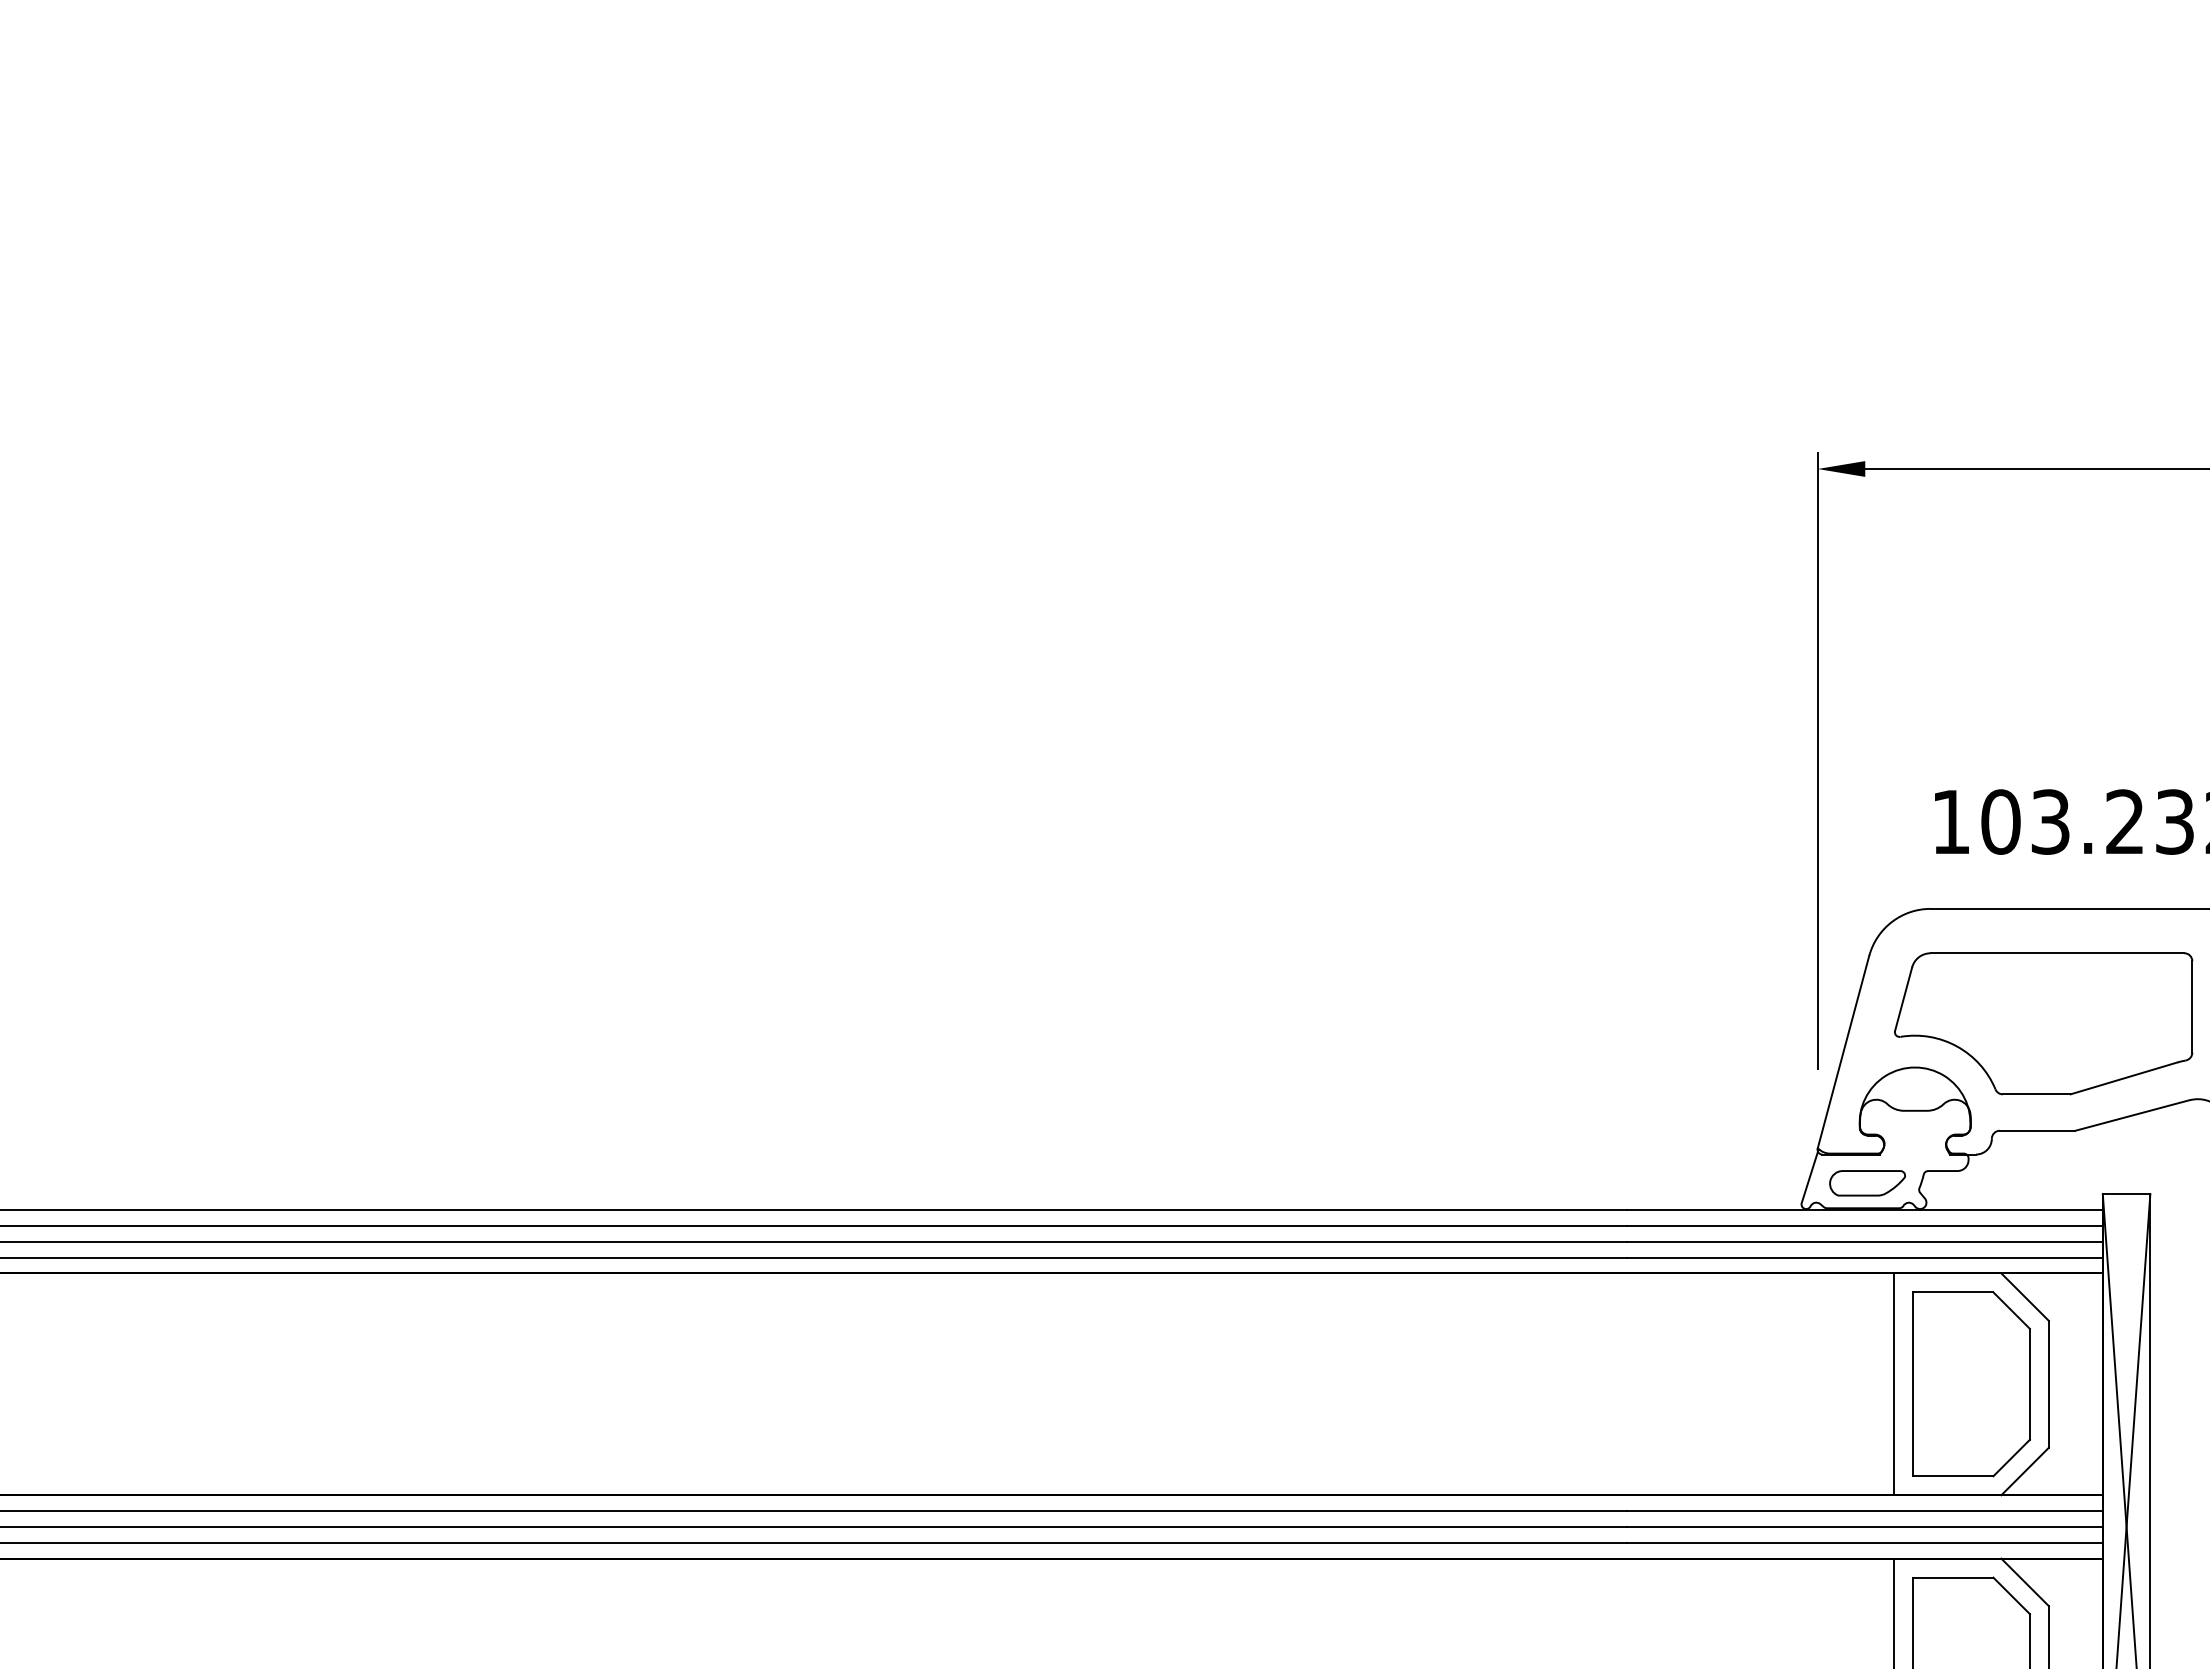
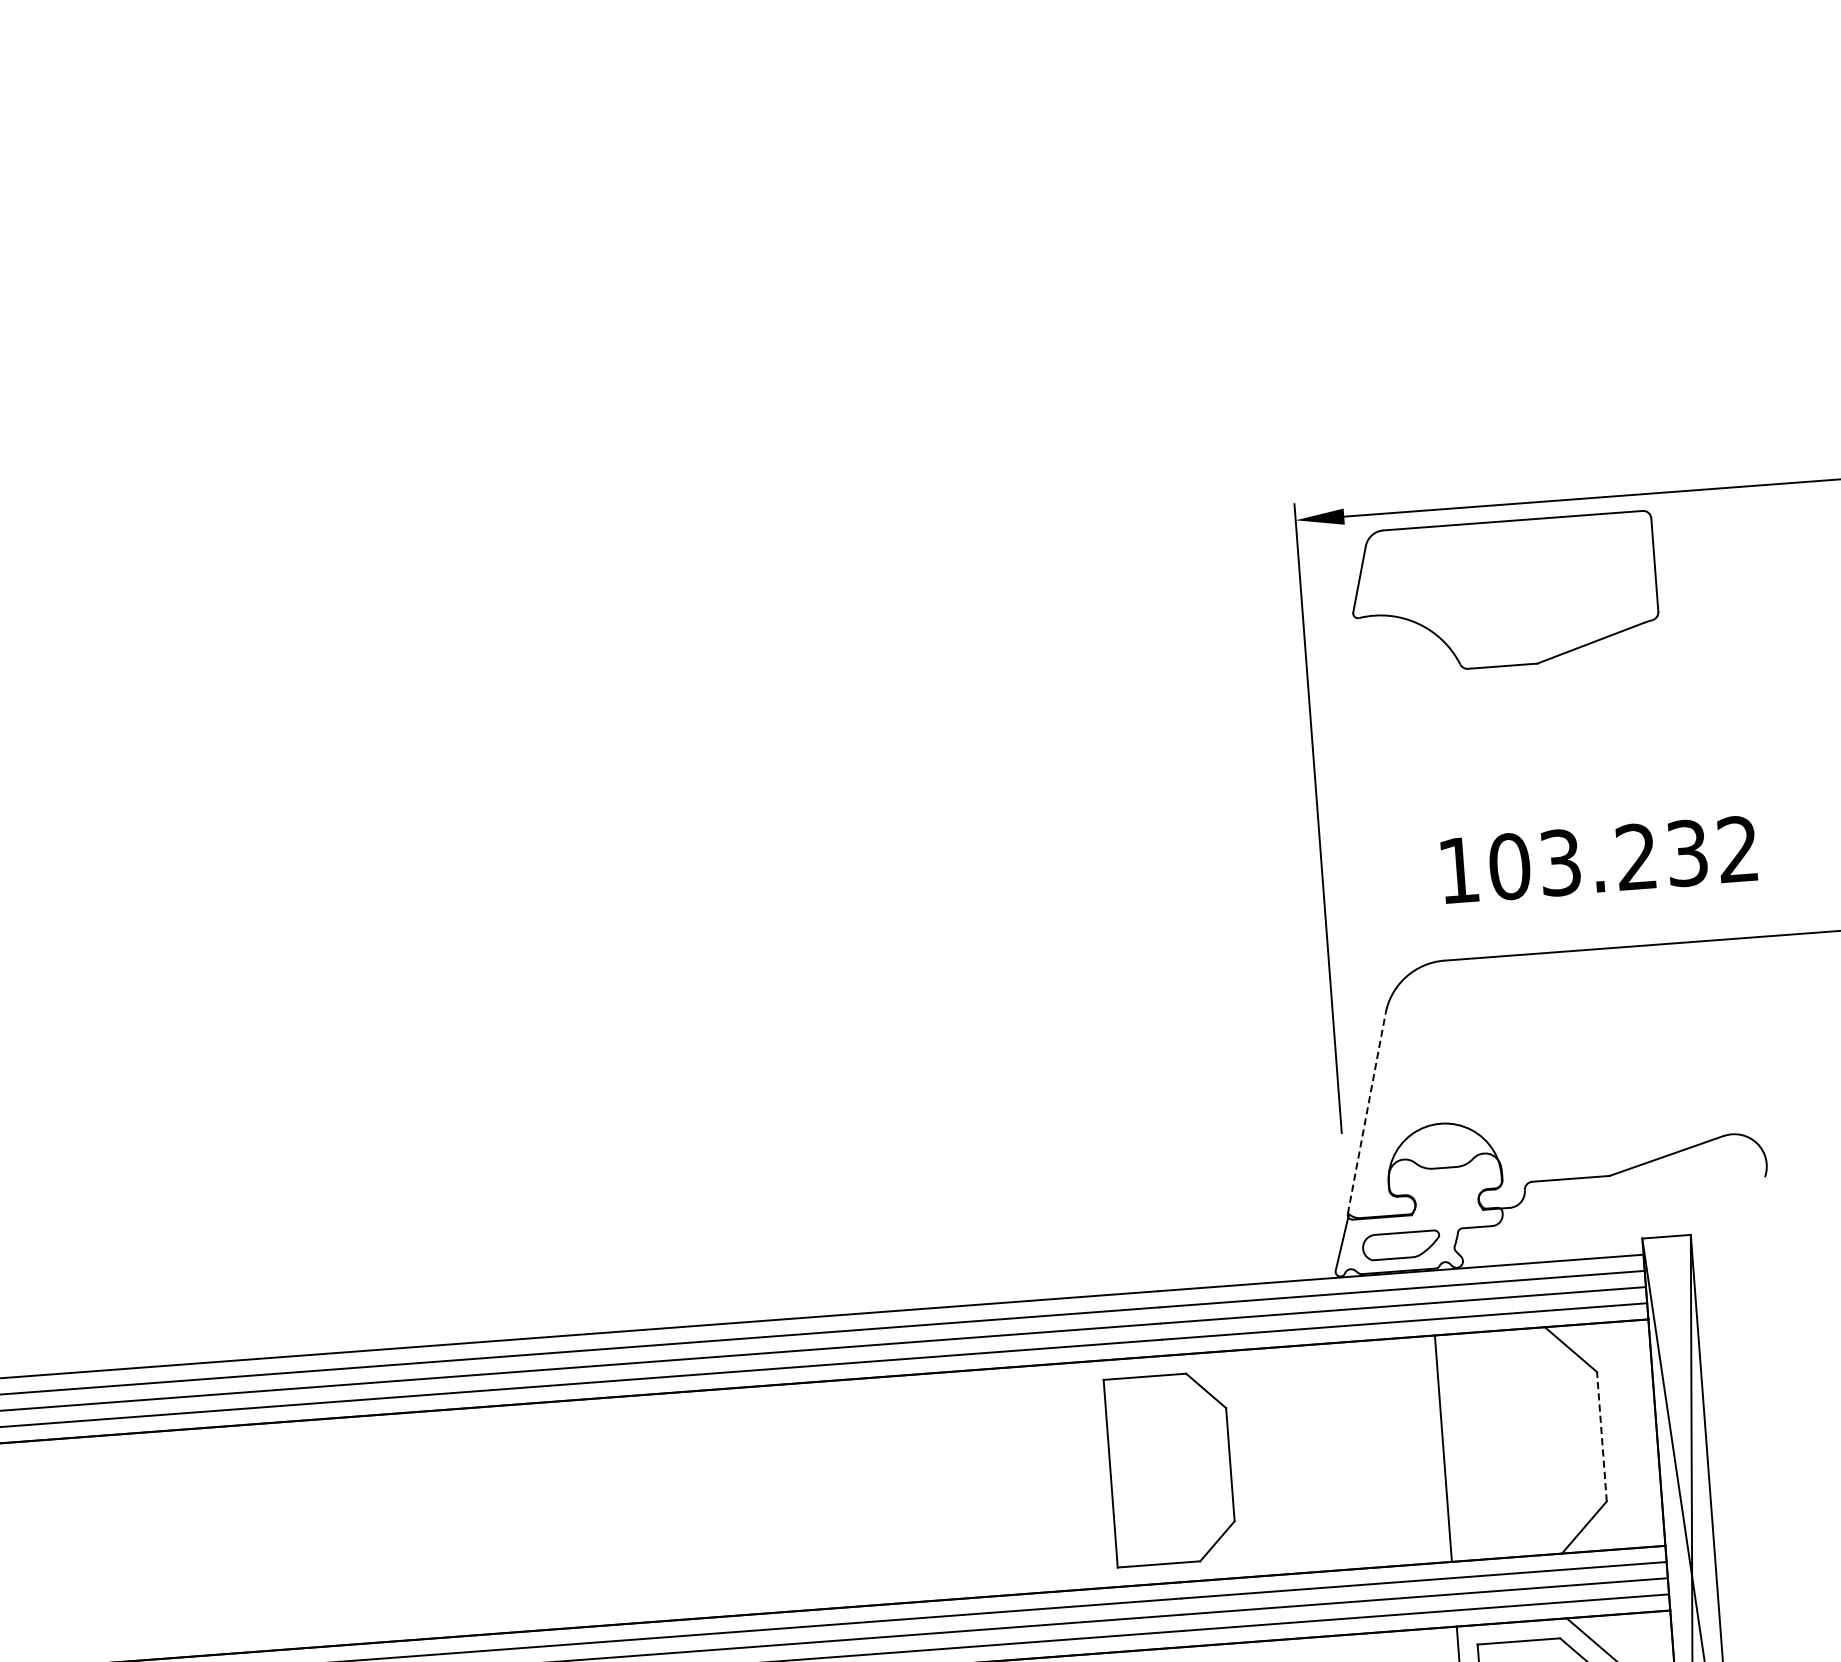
part: (2043, 1023) -> (1504, 593), moved
line: (1843, 1052) -> (1366, 1113), solid -> dashed
line: (2048, 1383) -> (1601, 1435), solid -> dashed
part: (1971, 1384) -> (1170, 1469), moved

